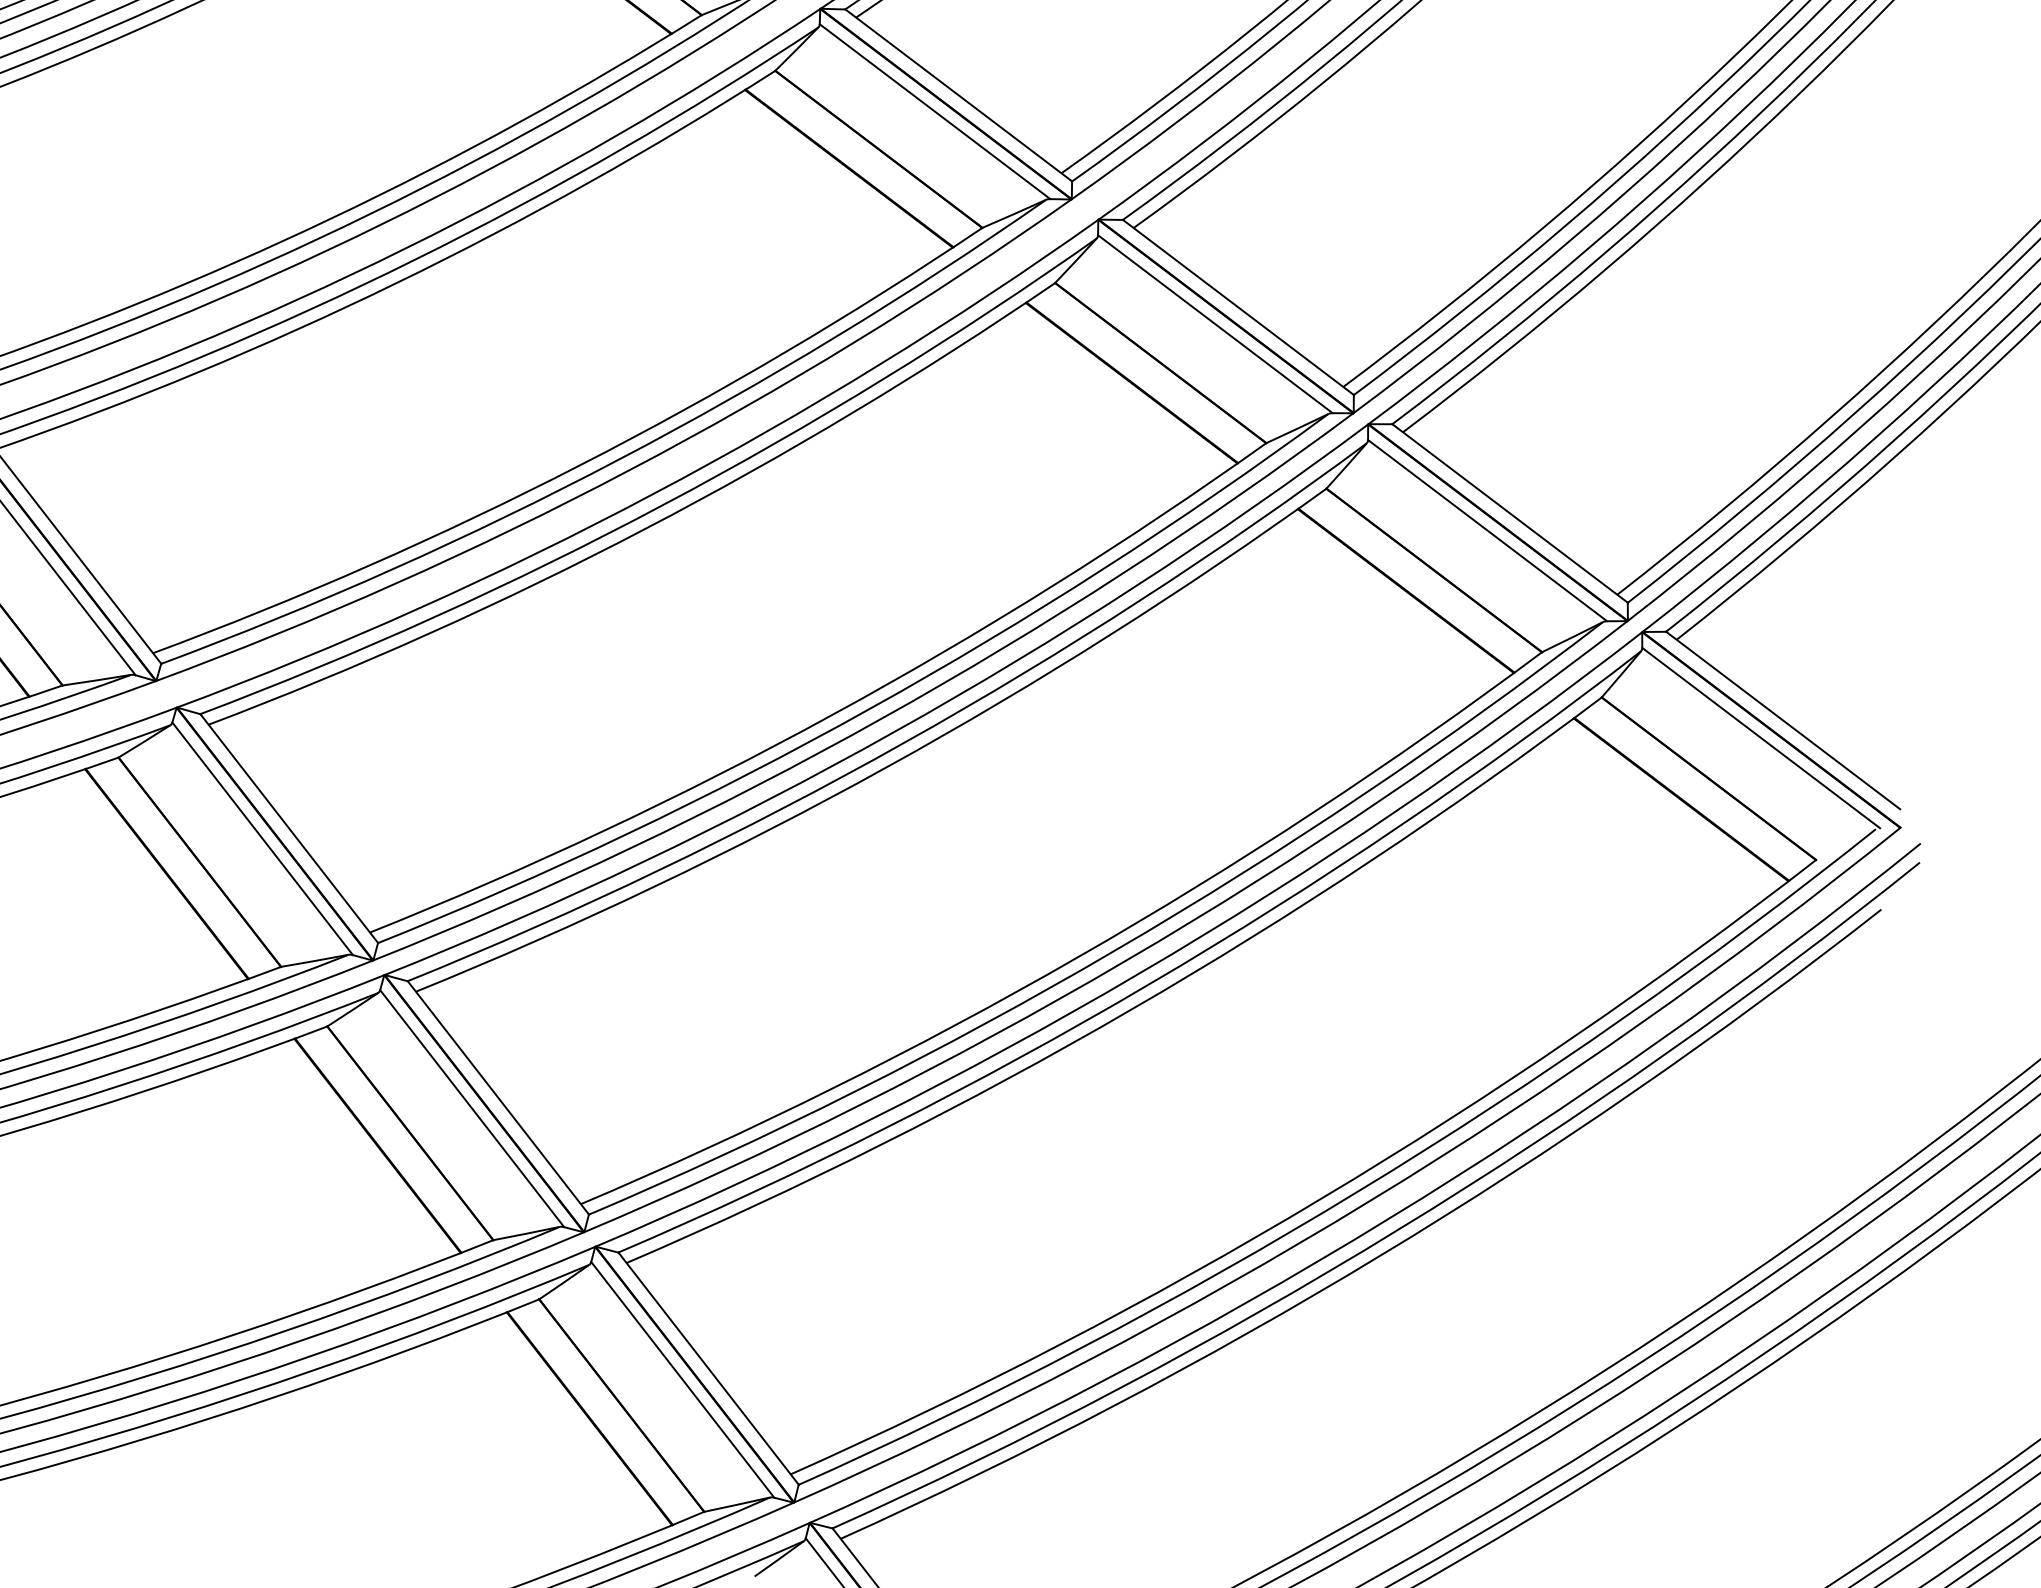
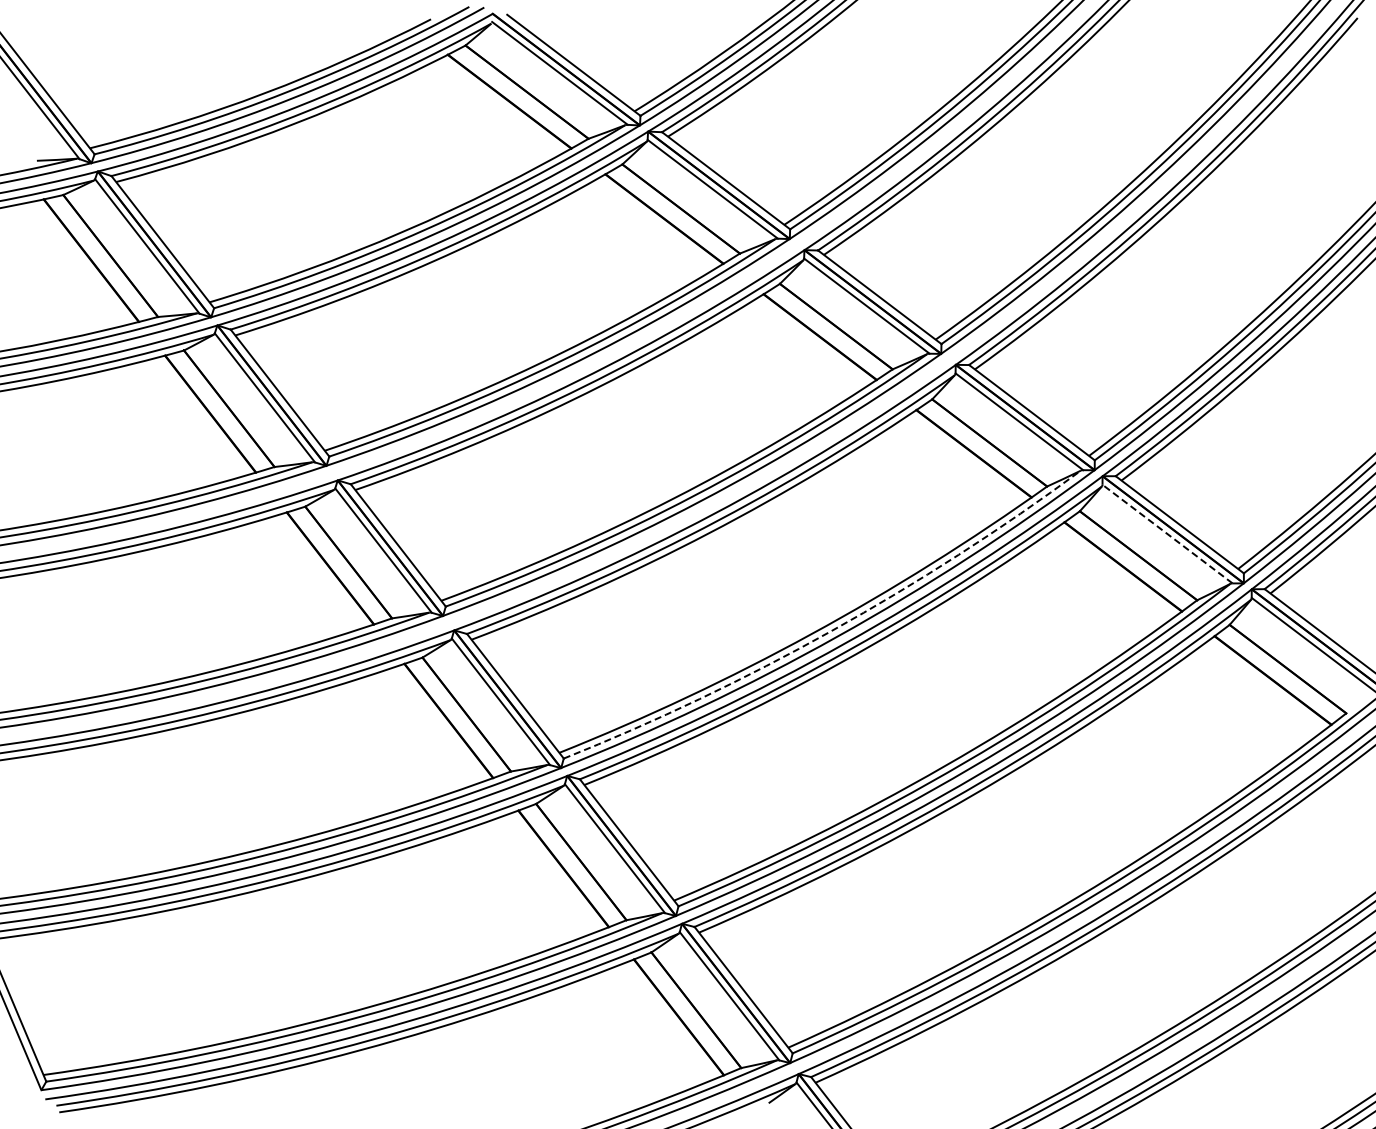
line: (1487, 531) -> (1167, 534), solid -> dashed
arc: (870, 709) -> (831, 631), solid -> dashed

